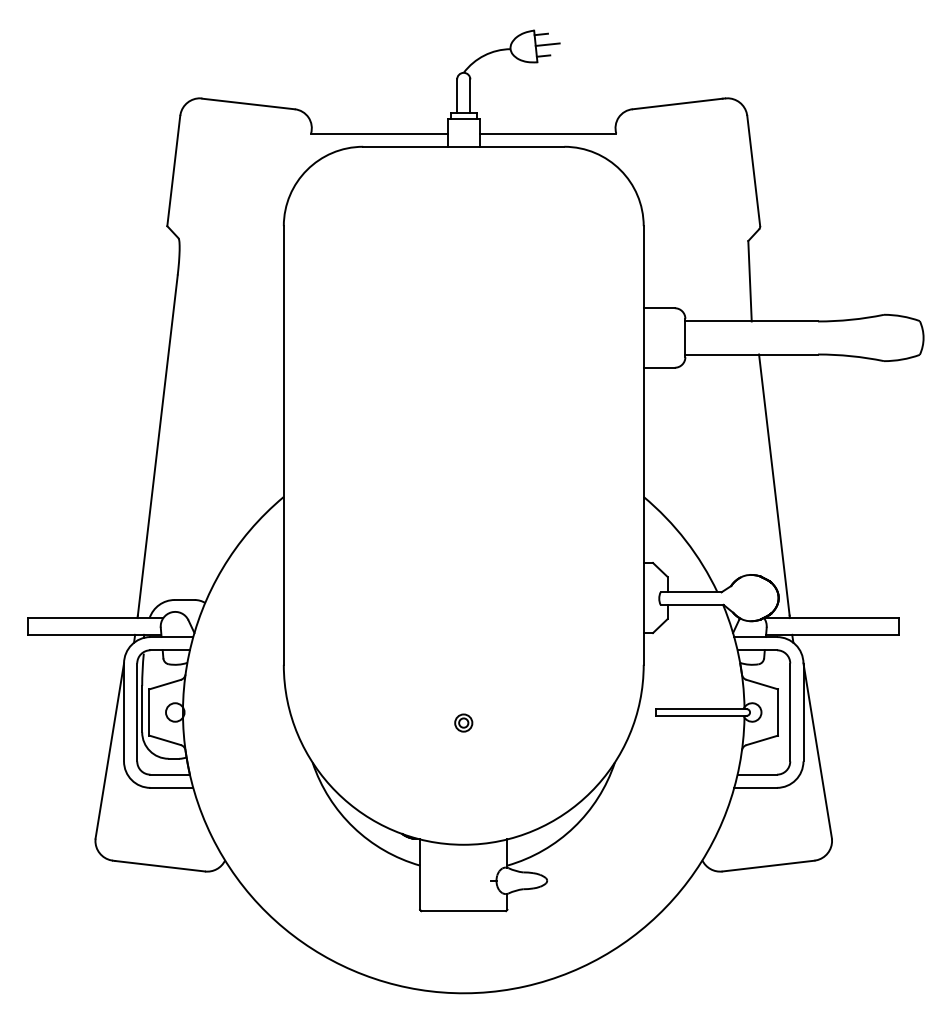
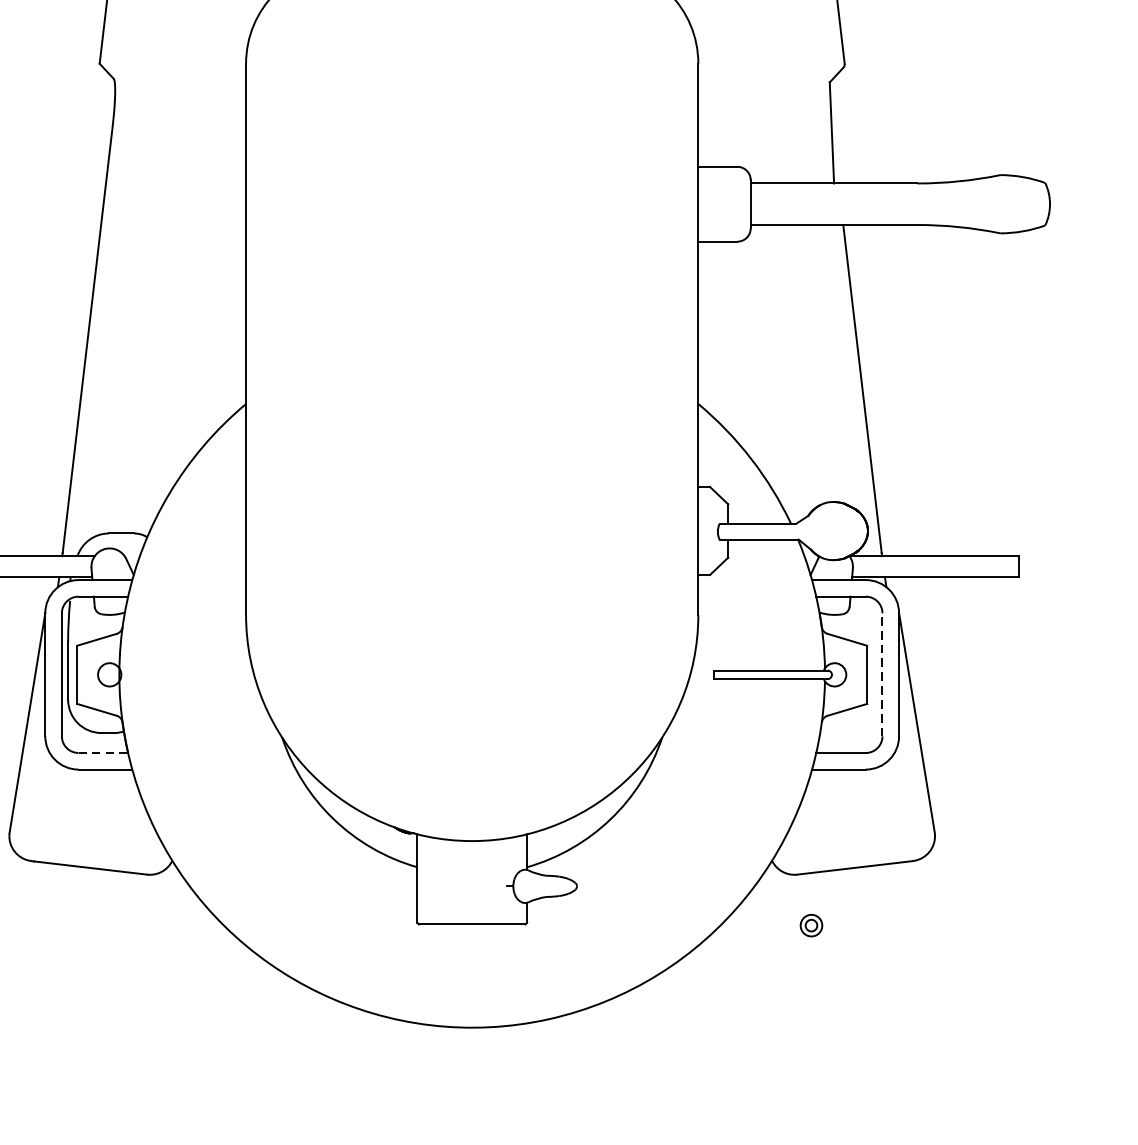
line: (790, 712) -> (882, 674), solid -> dashed
part: (463, 722) -> (811, 924), moved
line: (170, 774) -> (103, 752), solid -> dashed

